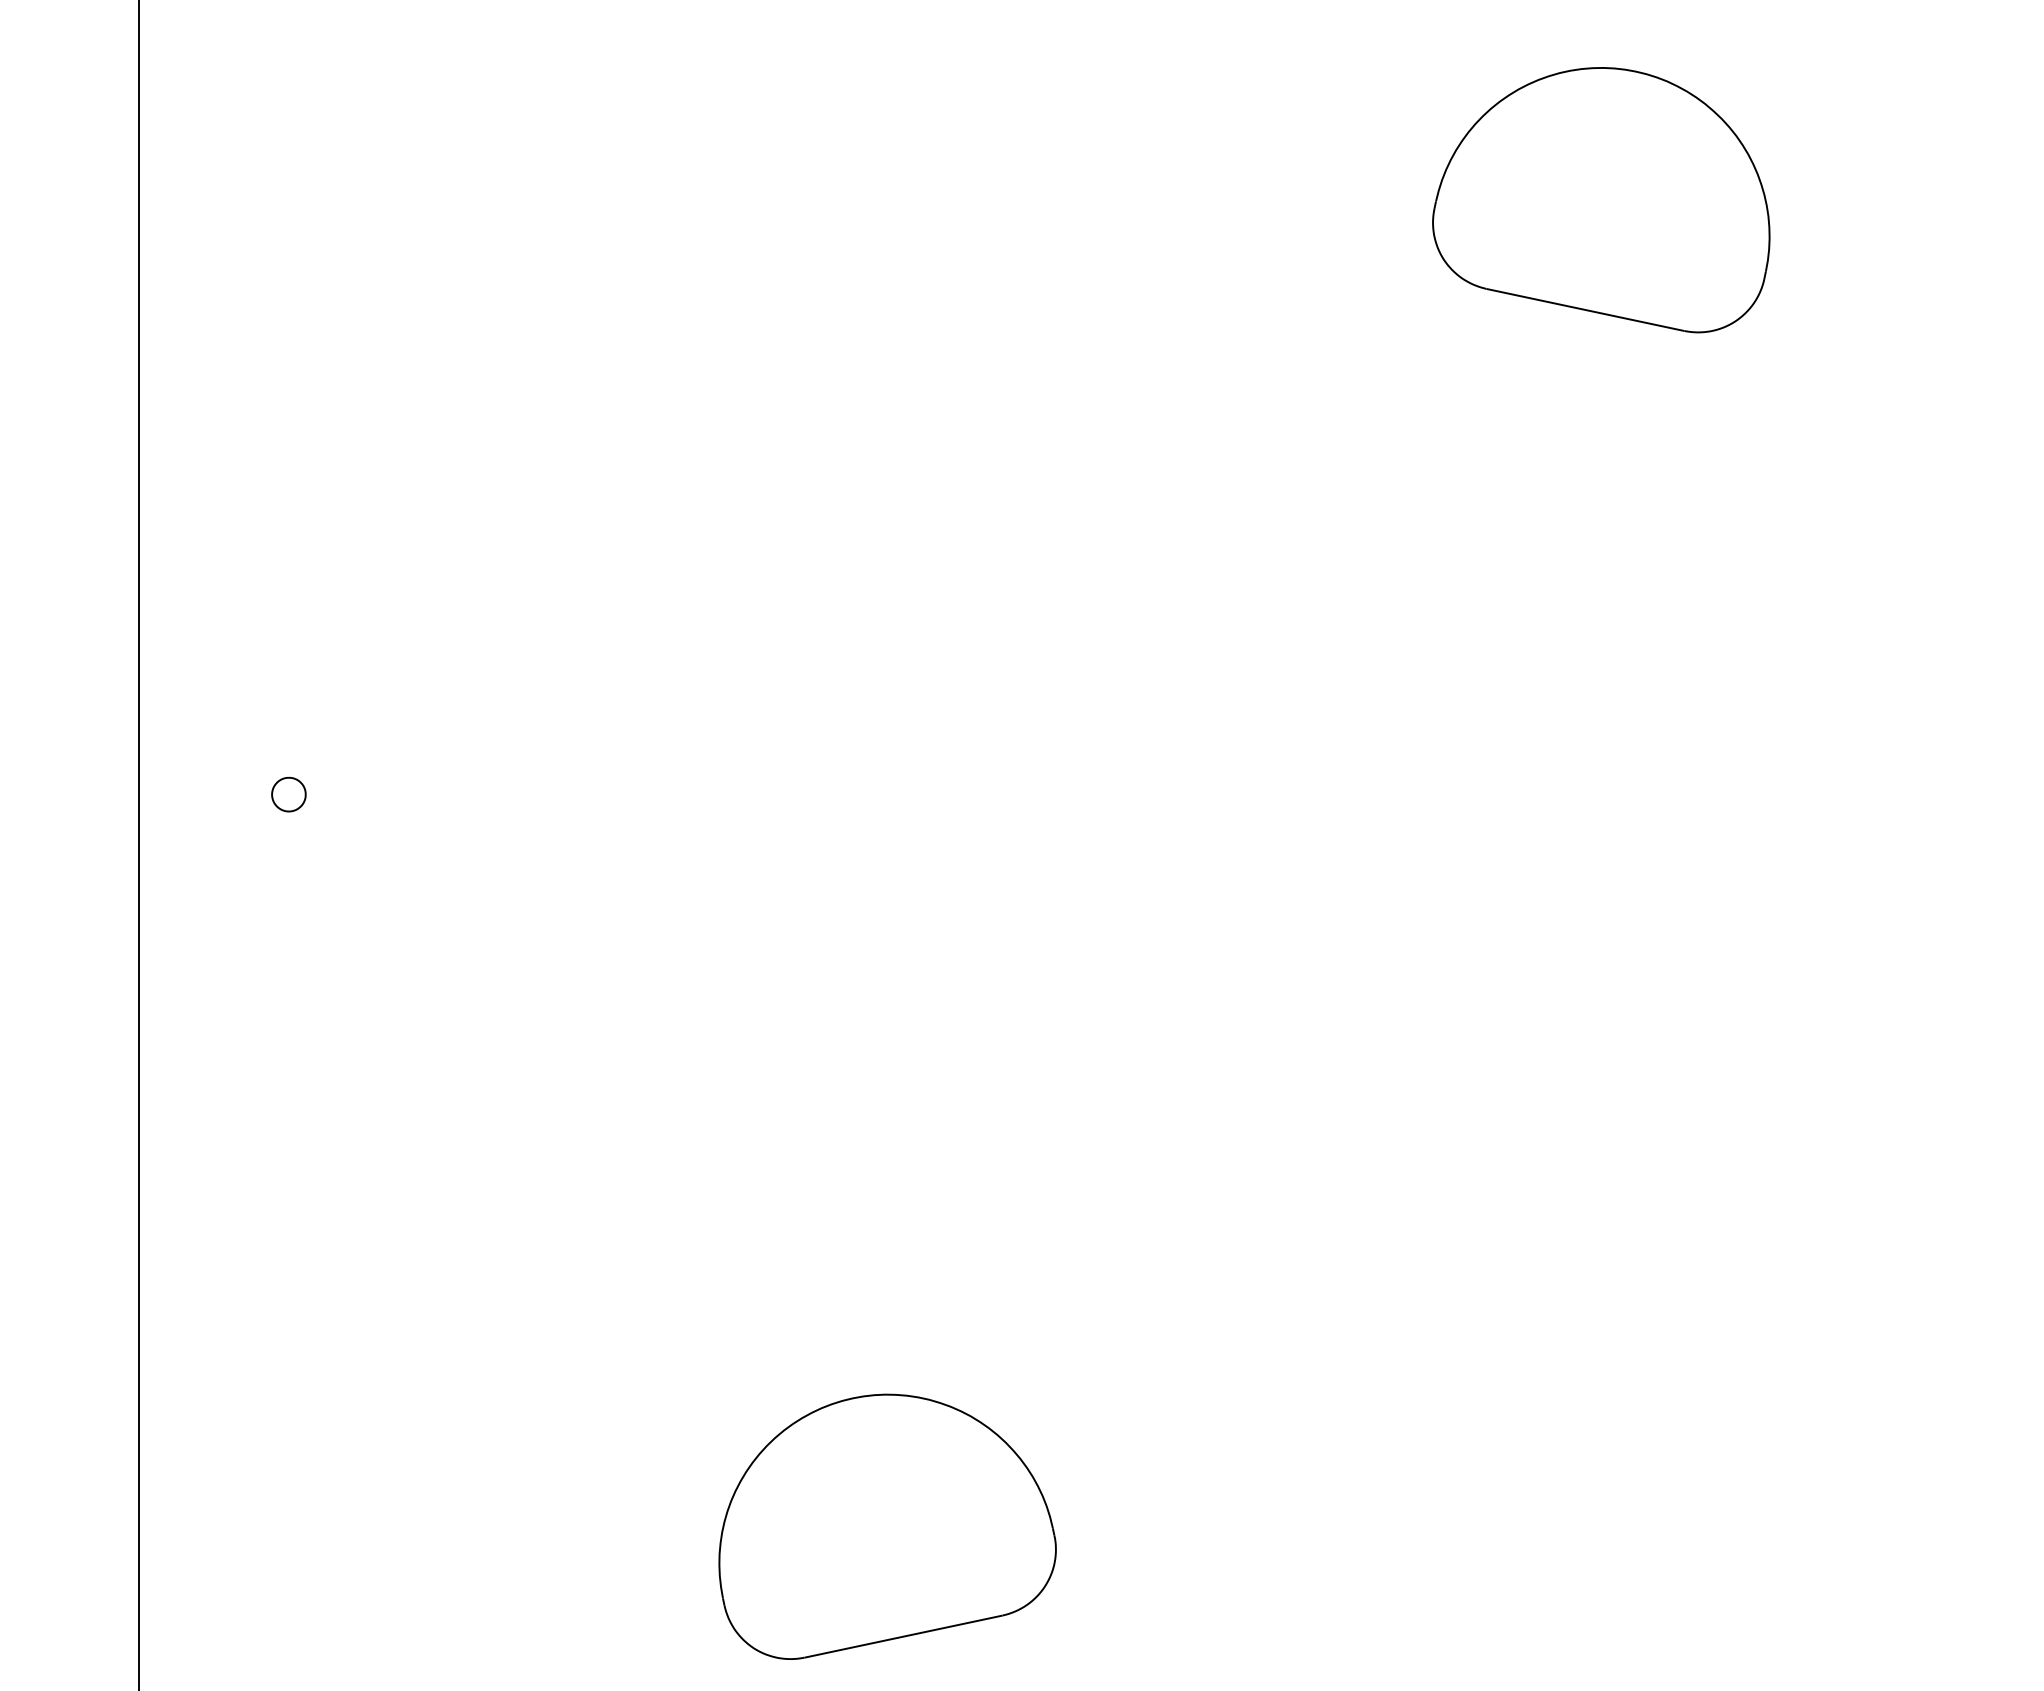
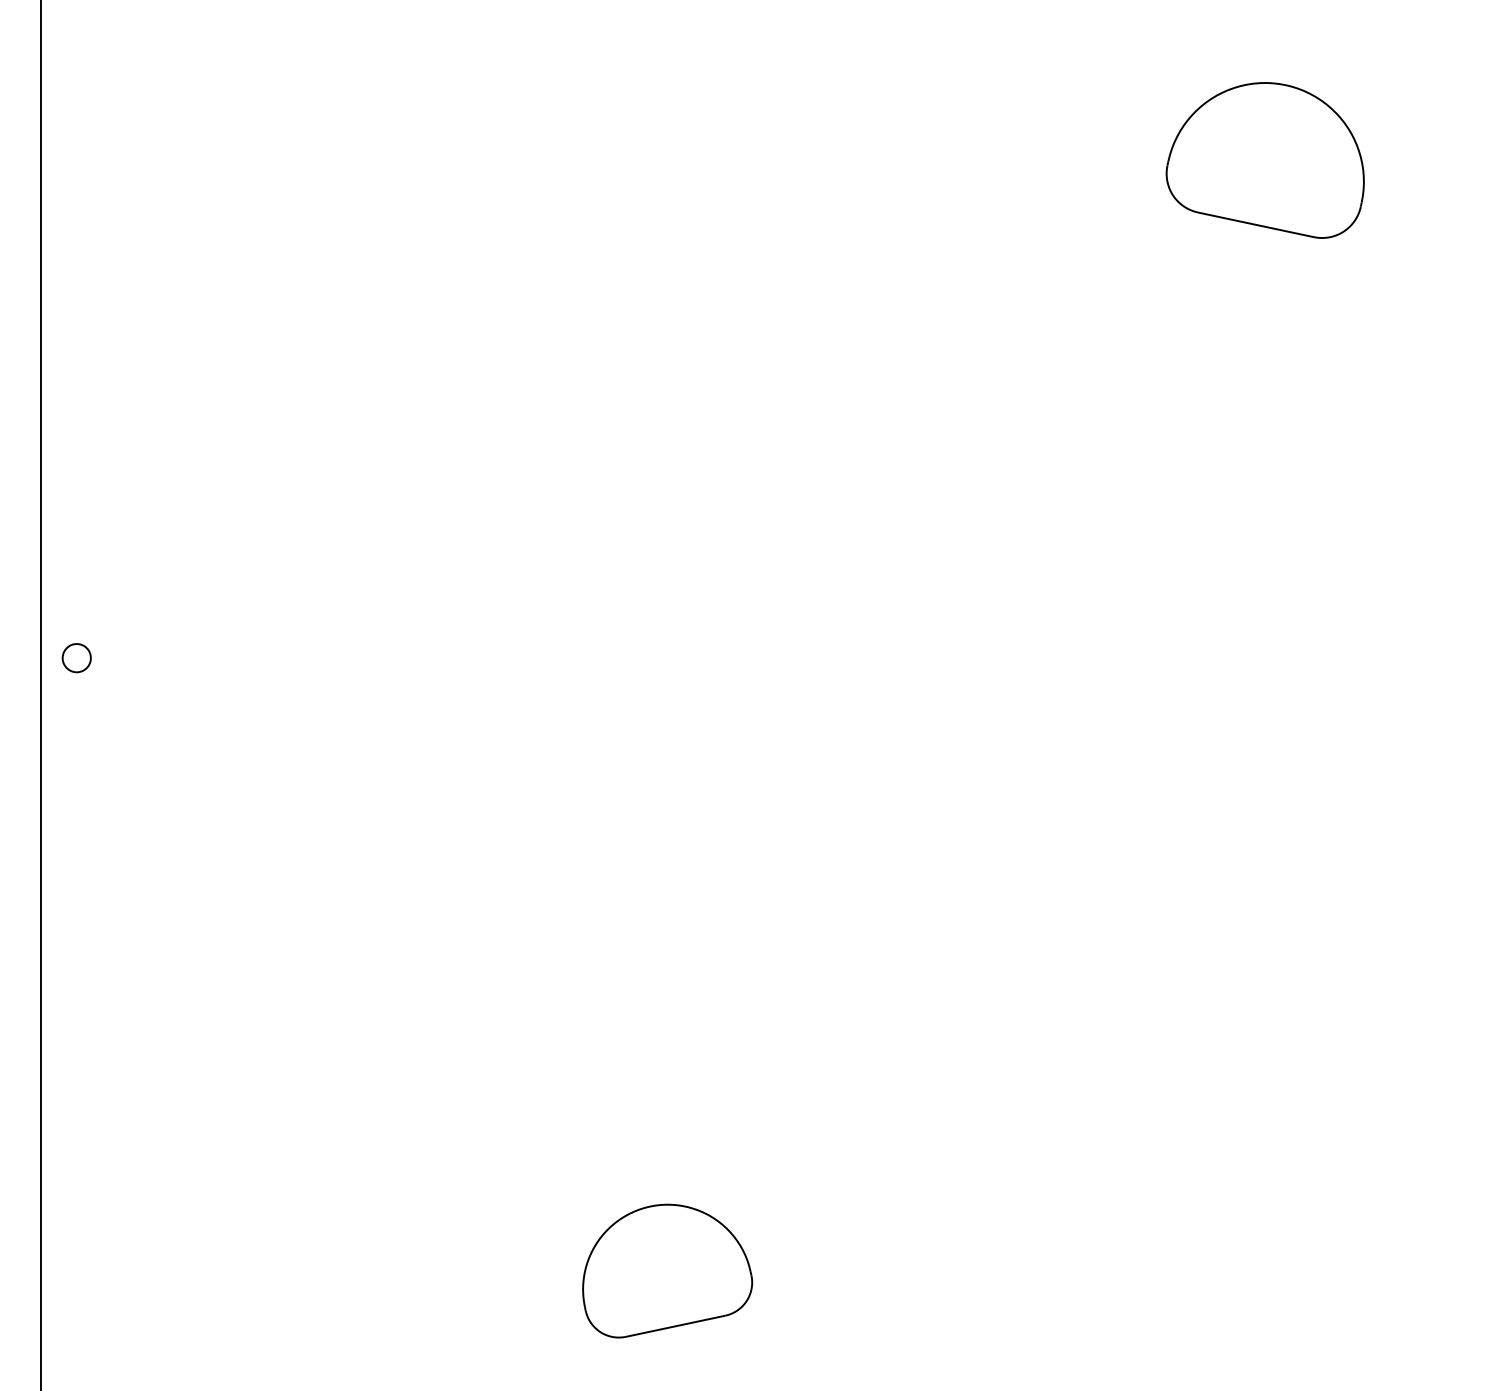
part: (1601, 200) -> (1265, 160), size x0.7
part: (288, 794) -> (76, 658), moved
part: (887, 1526) -> (667, 1270), size x0.6

